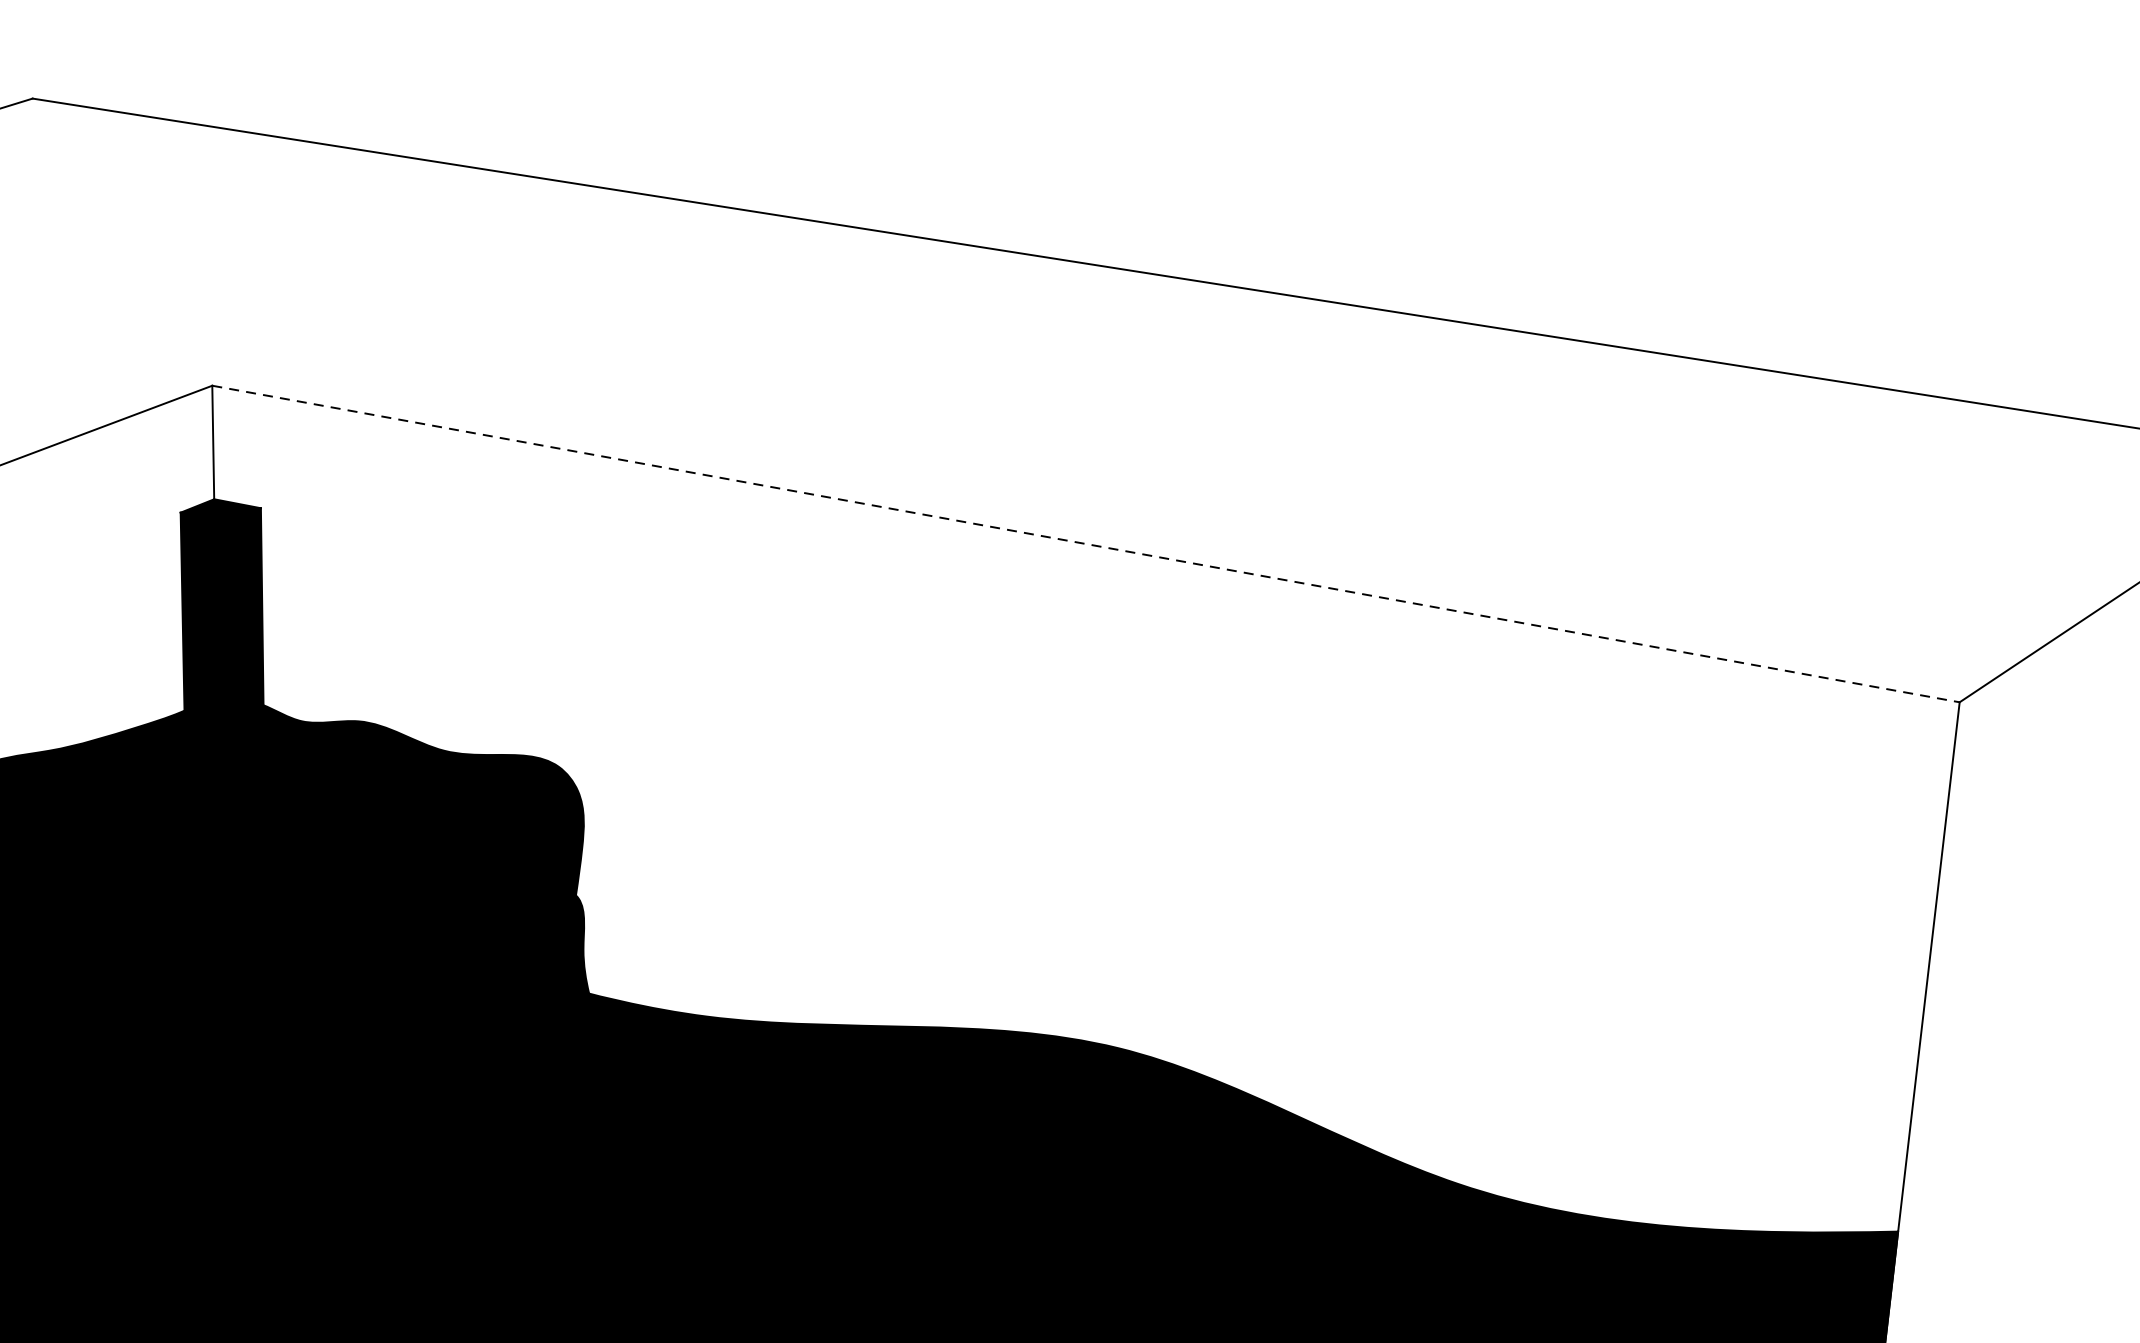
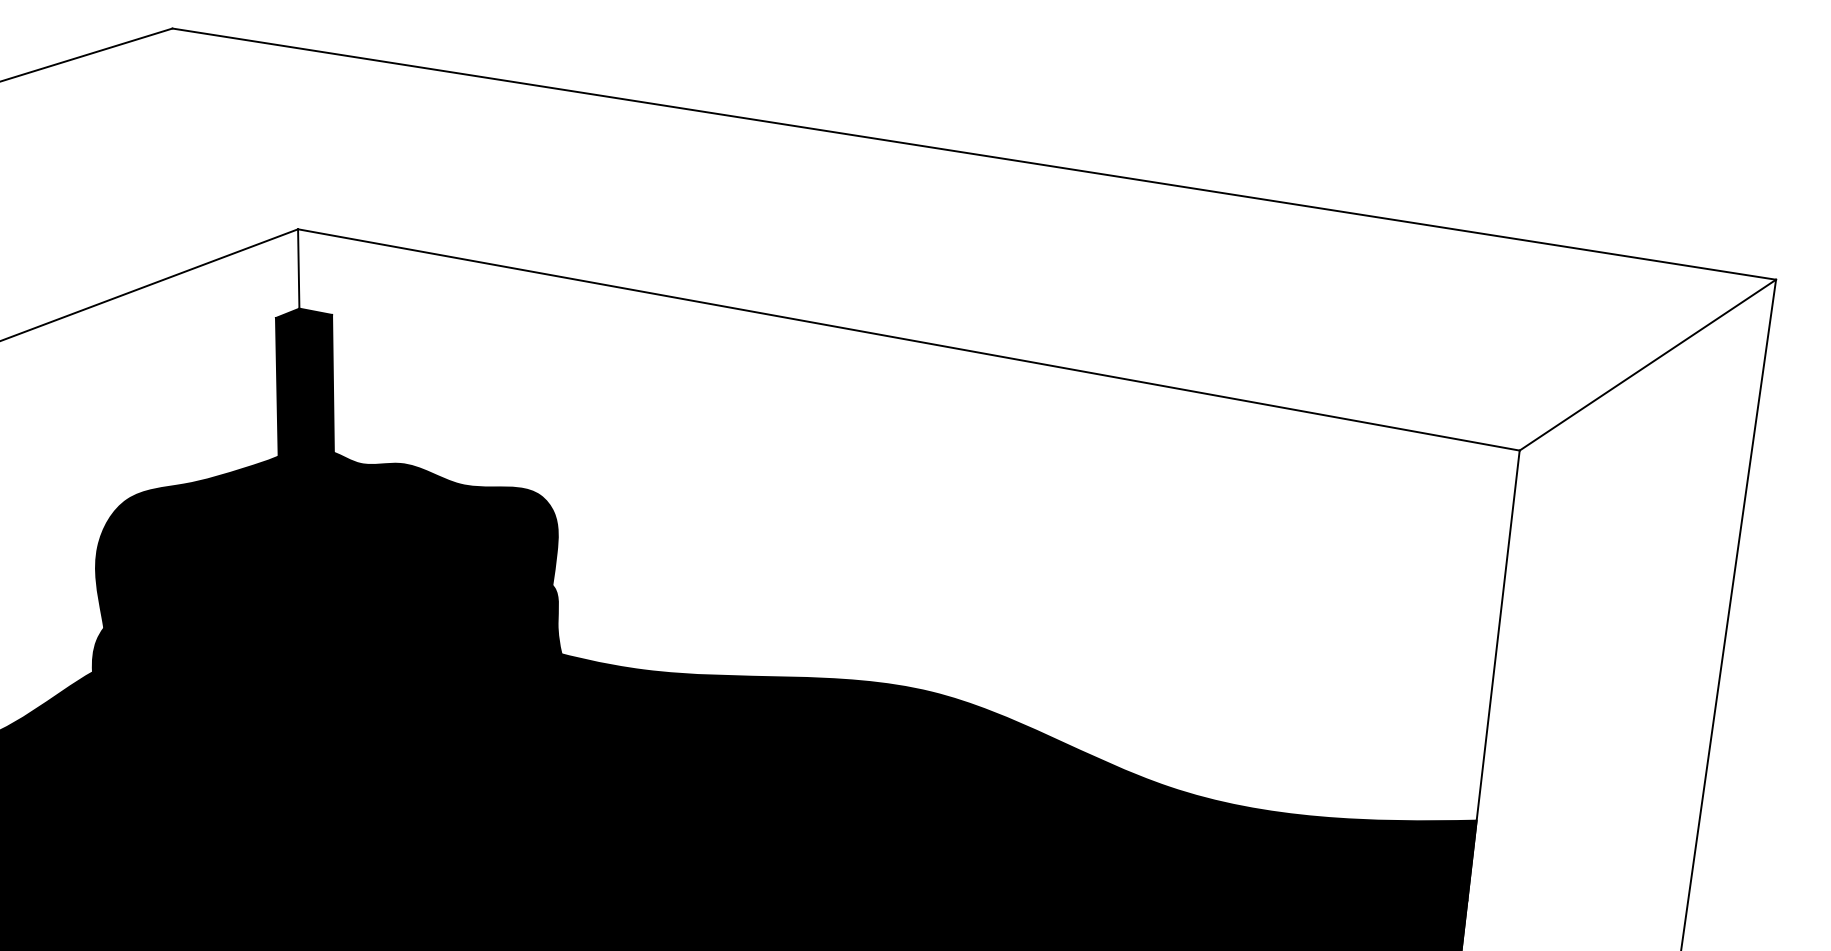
line: (1085, 543) -> (908, 339), dashed -> solid

